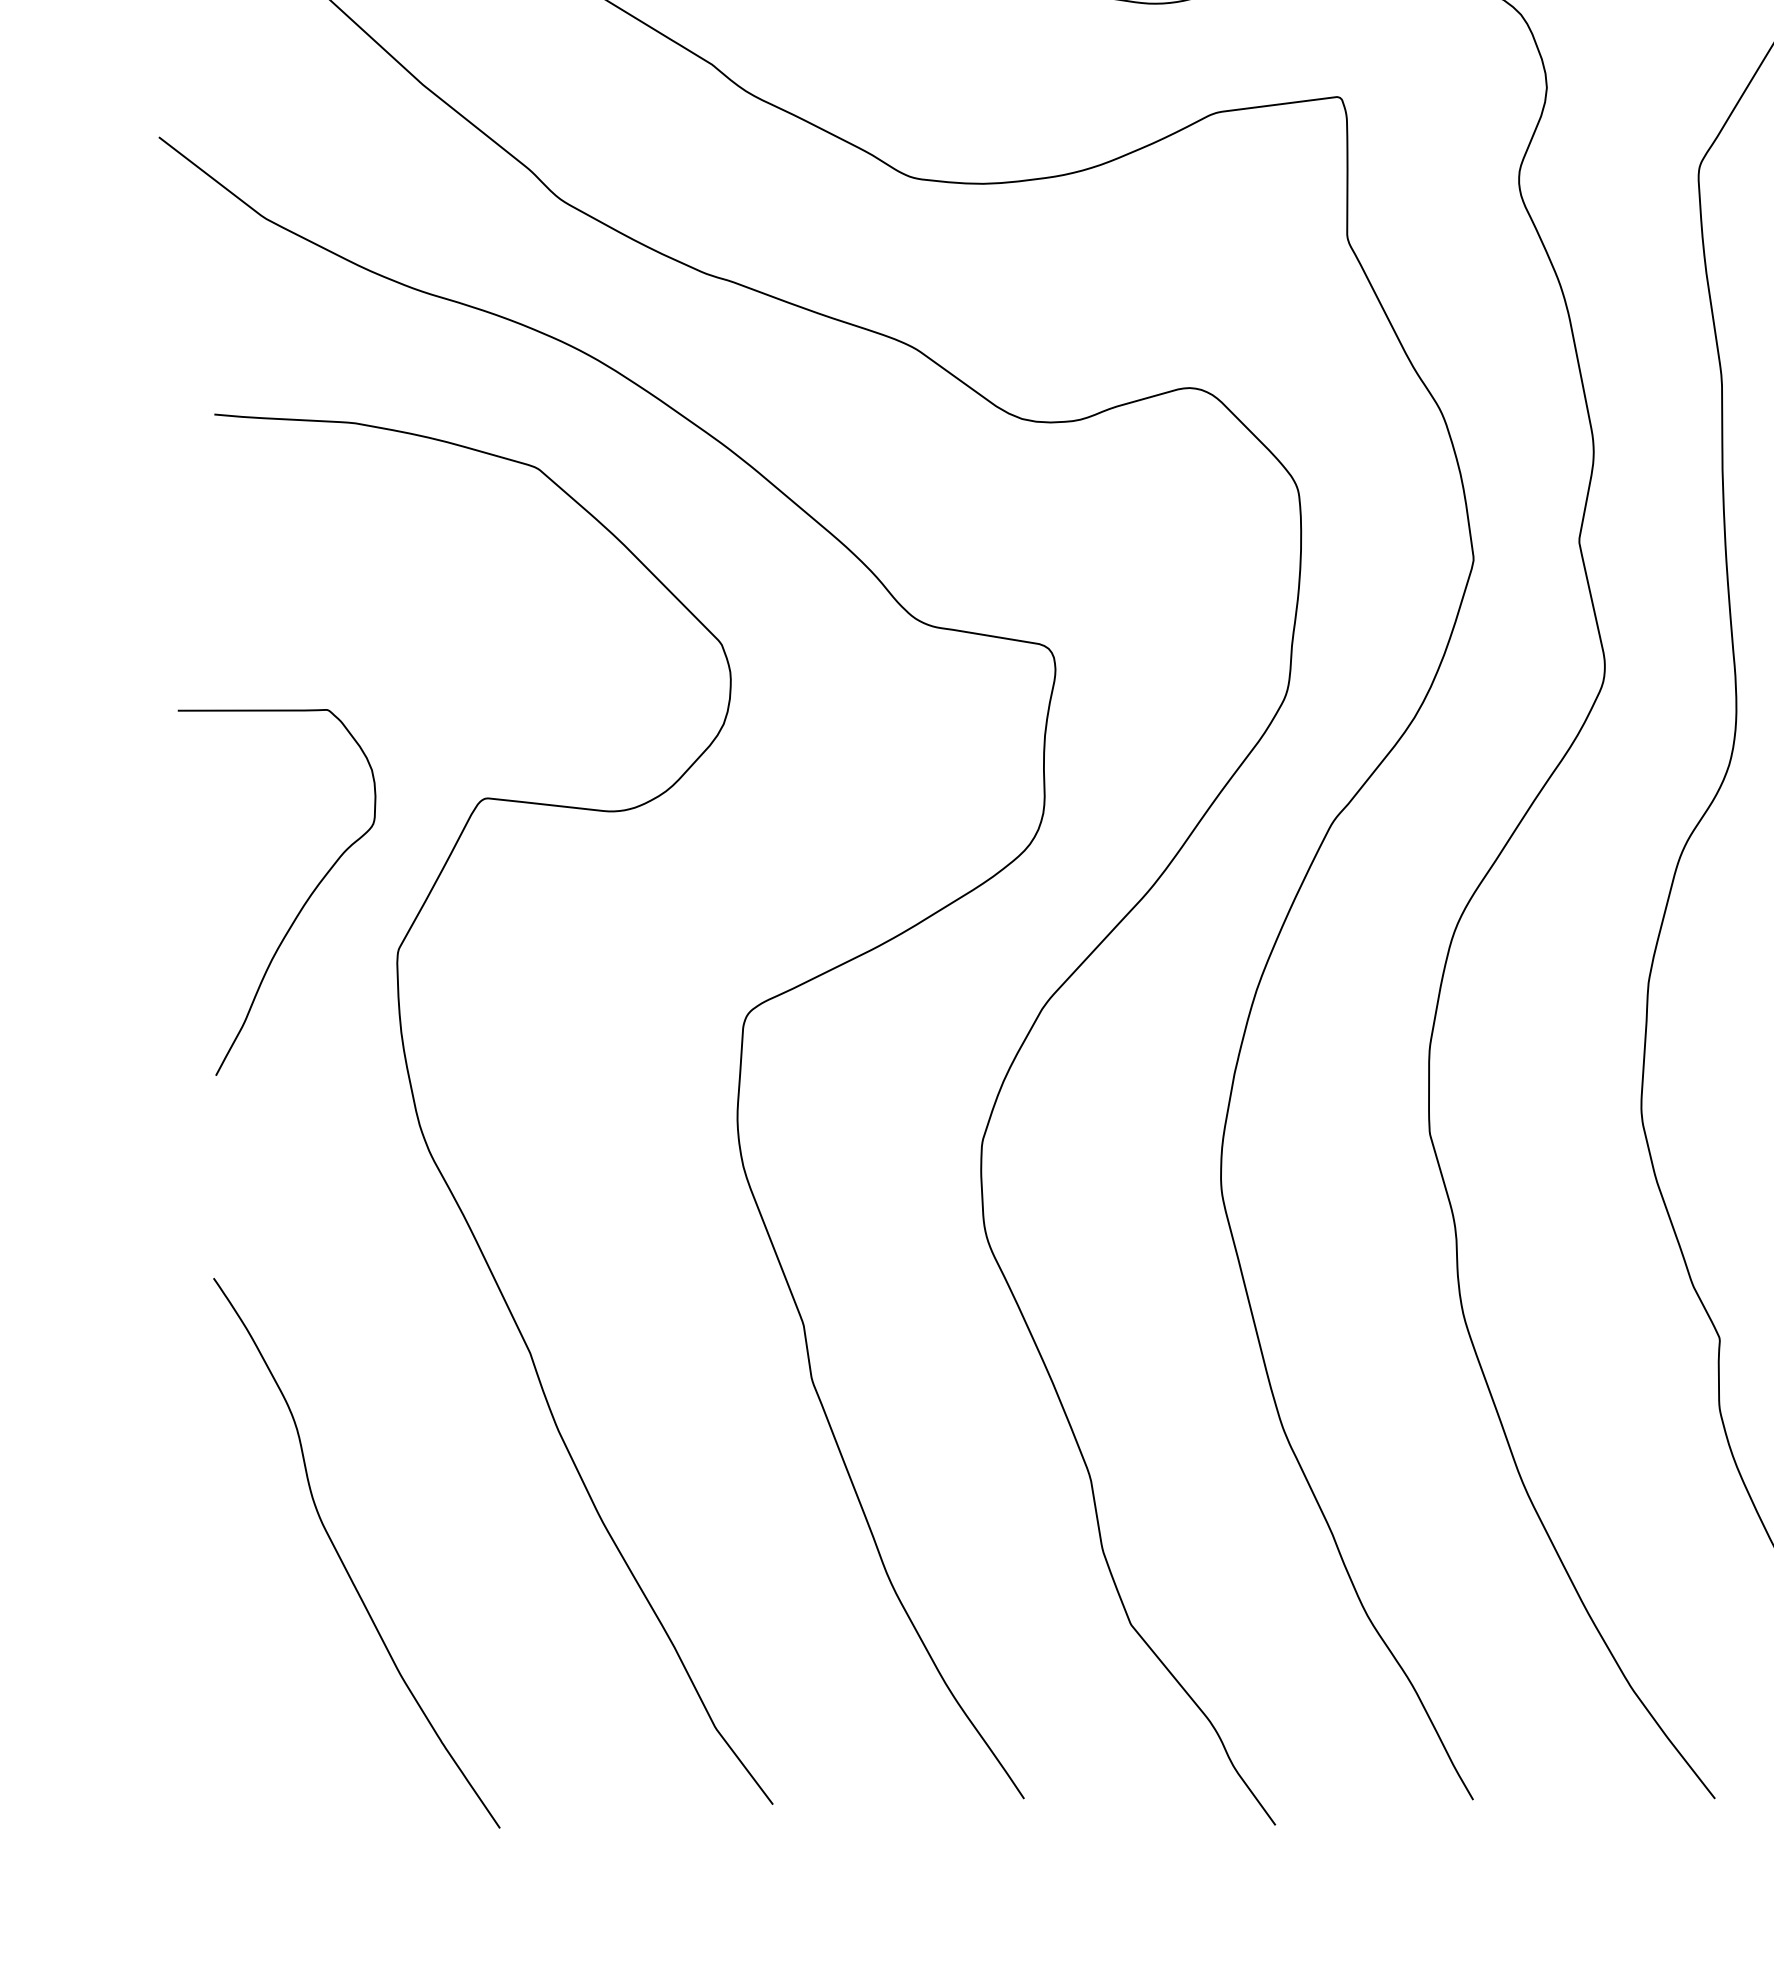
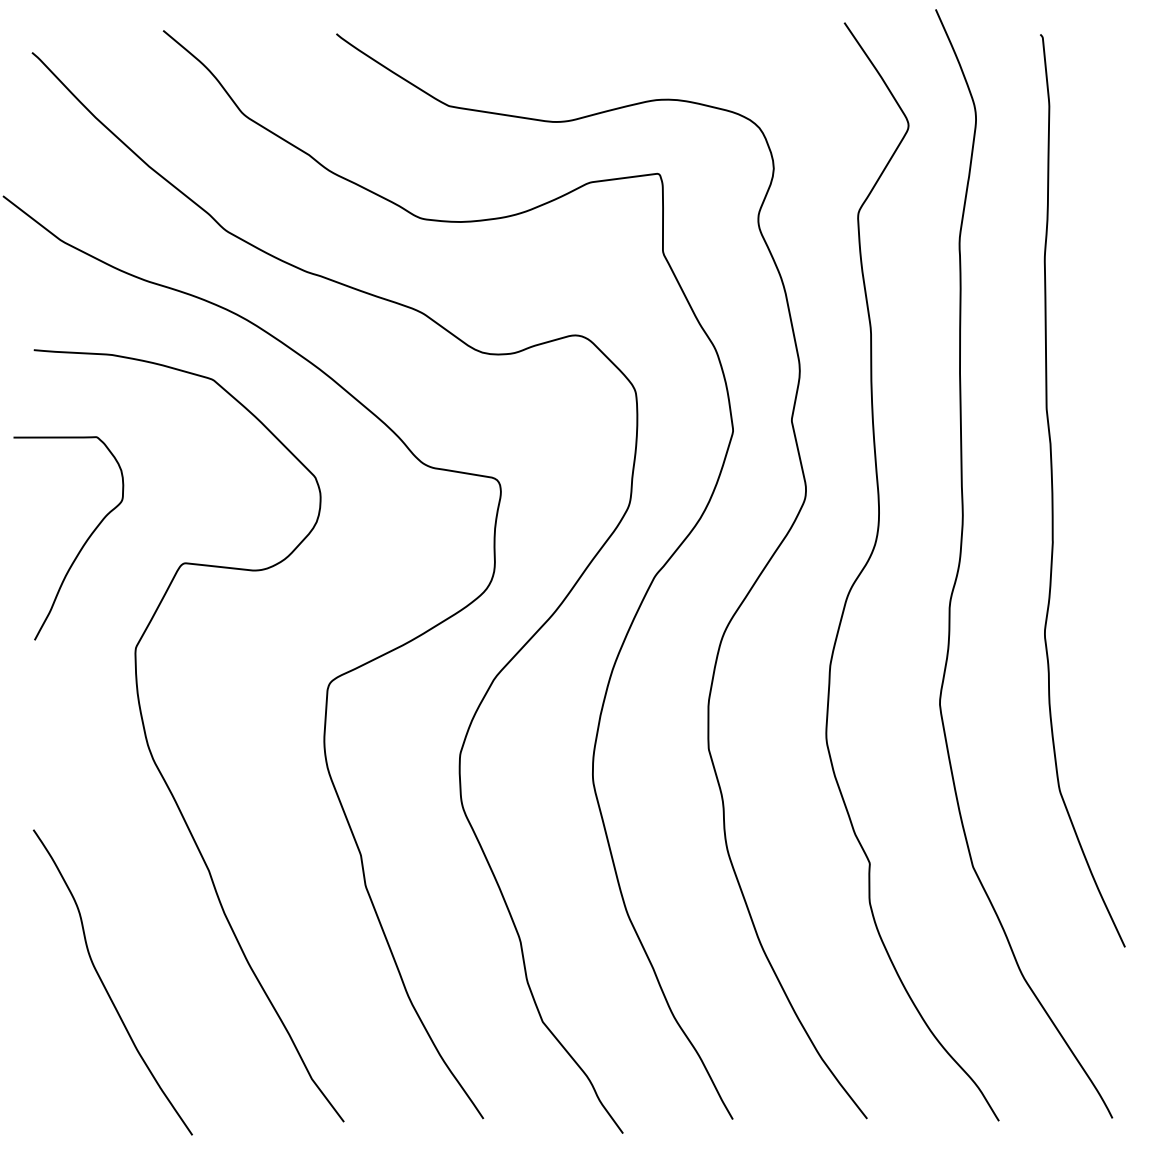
curve: (298, 910) -> (80, 548), moved

